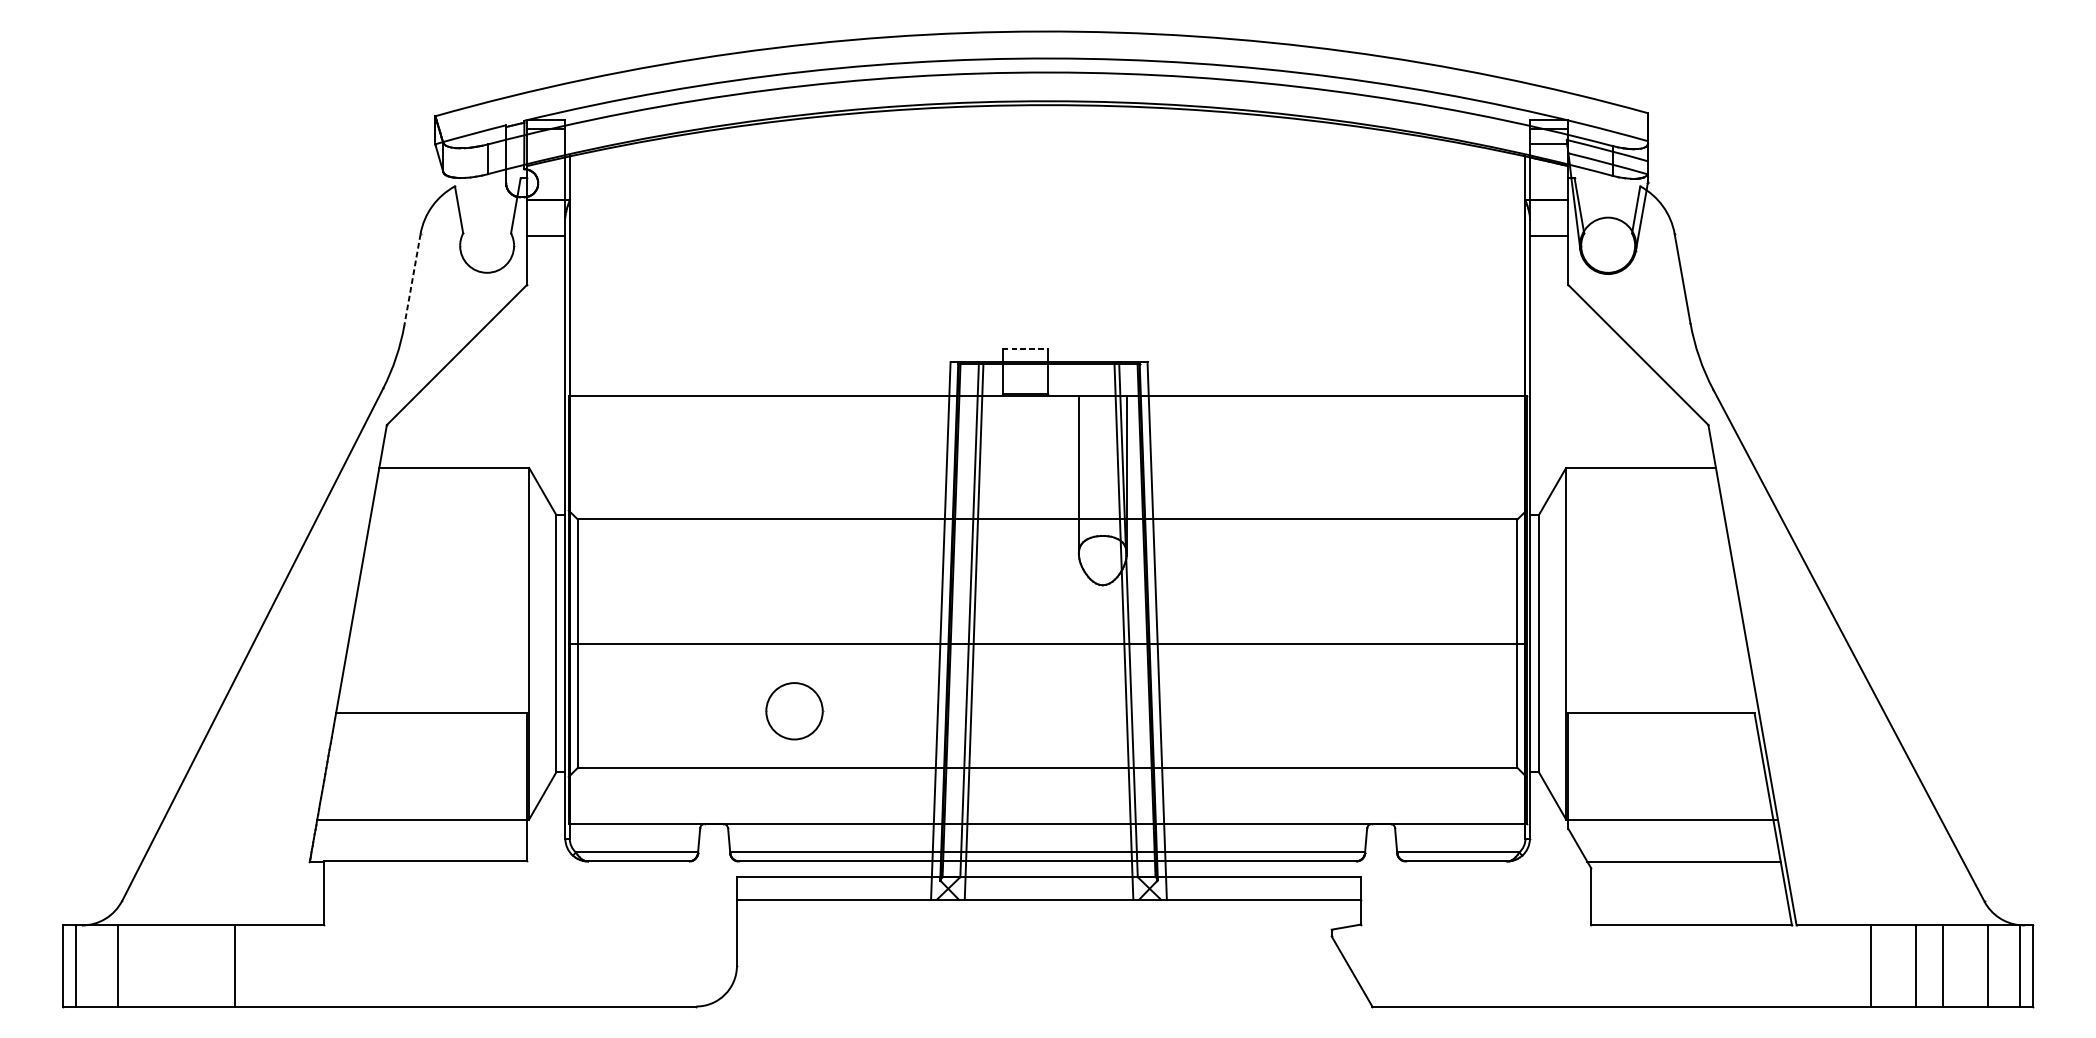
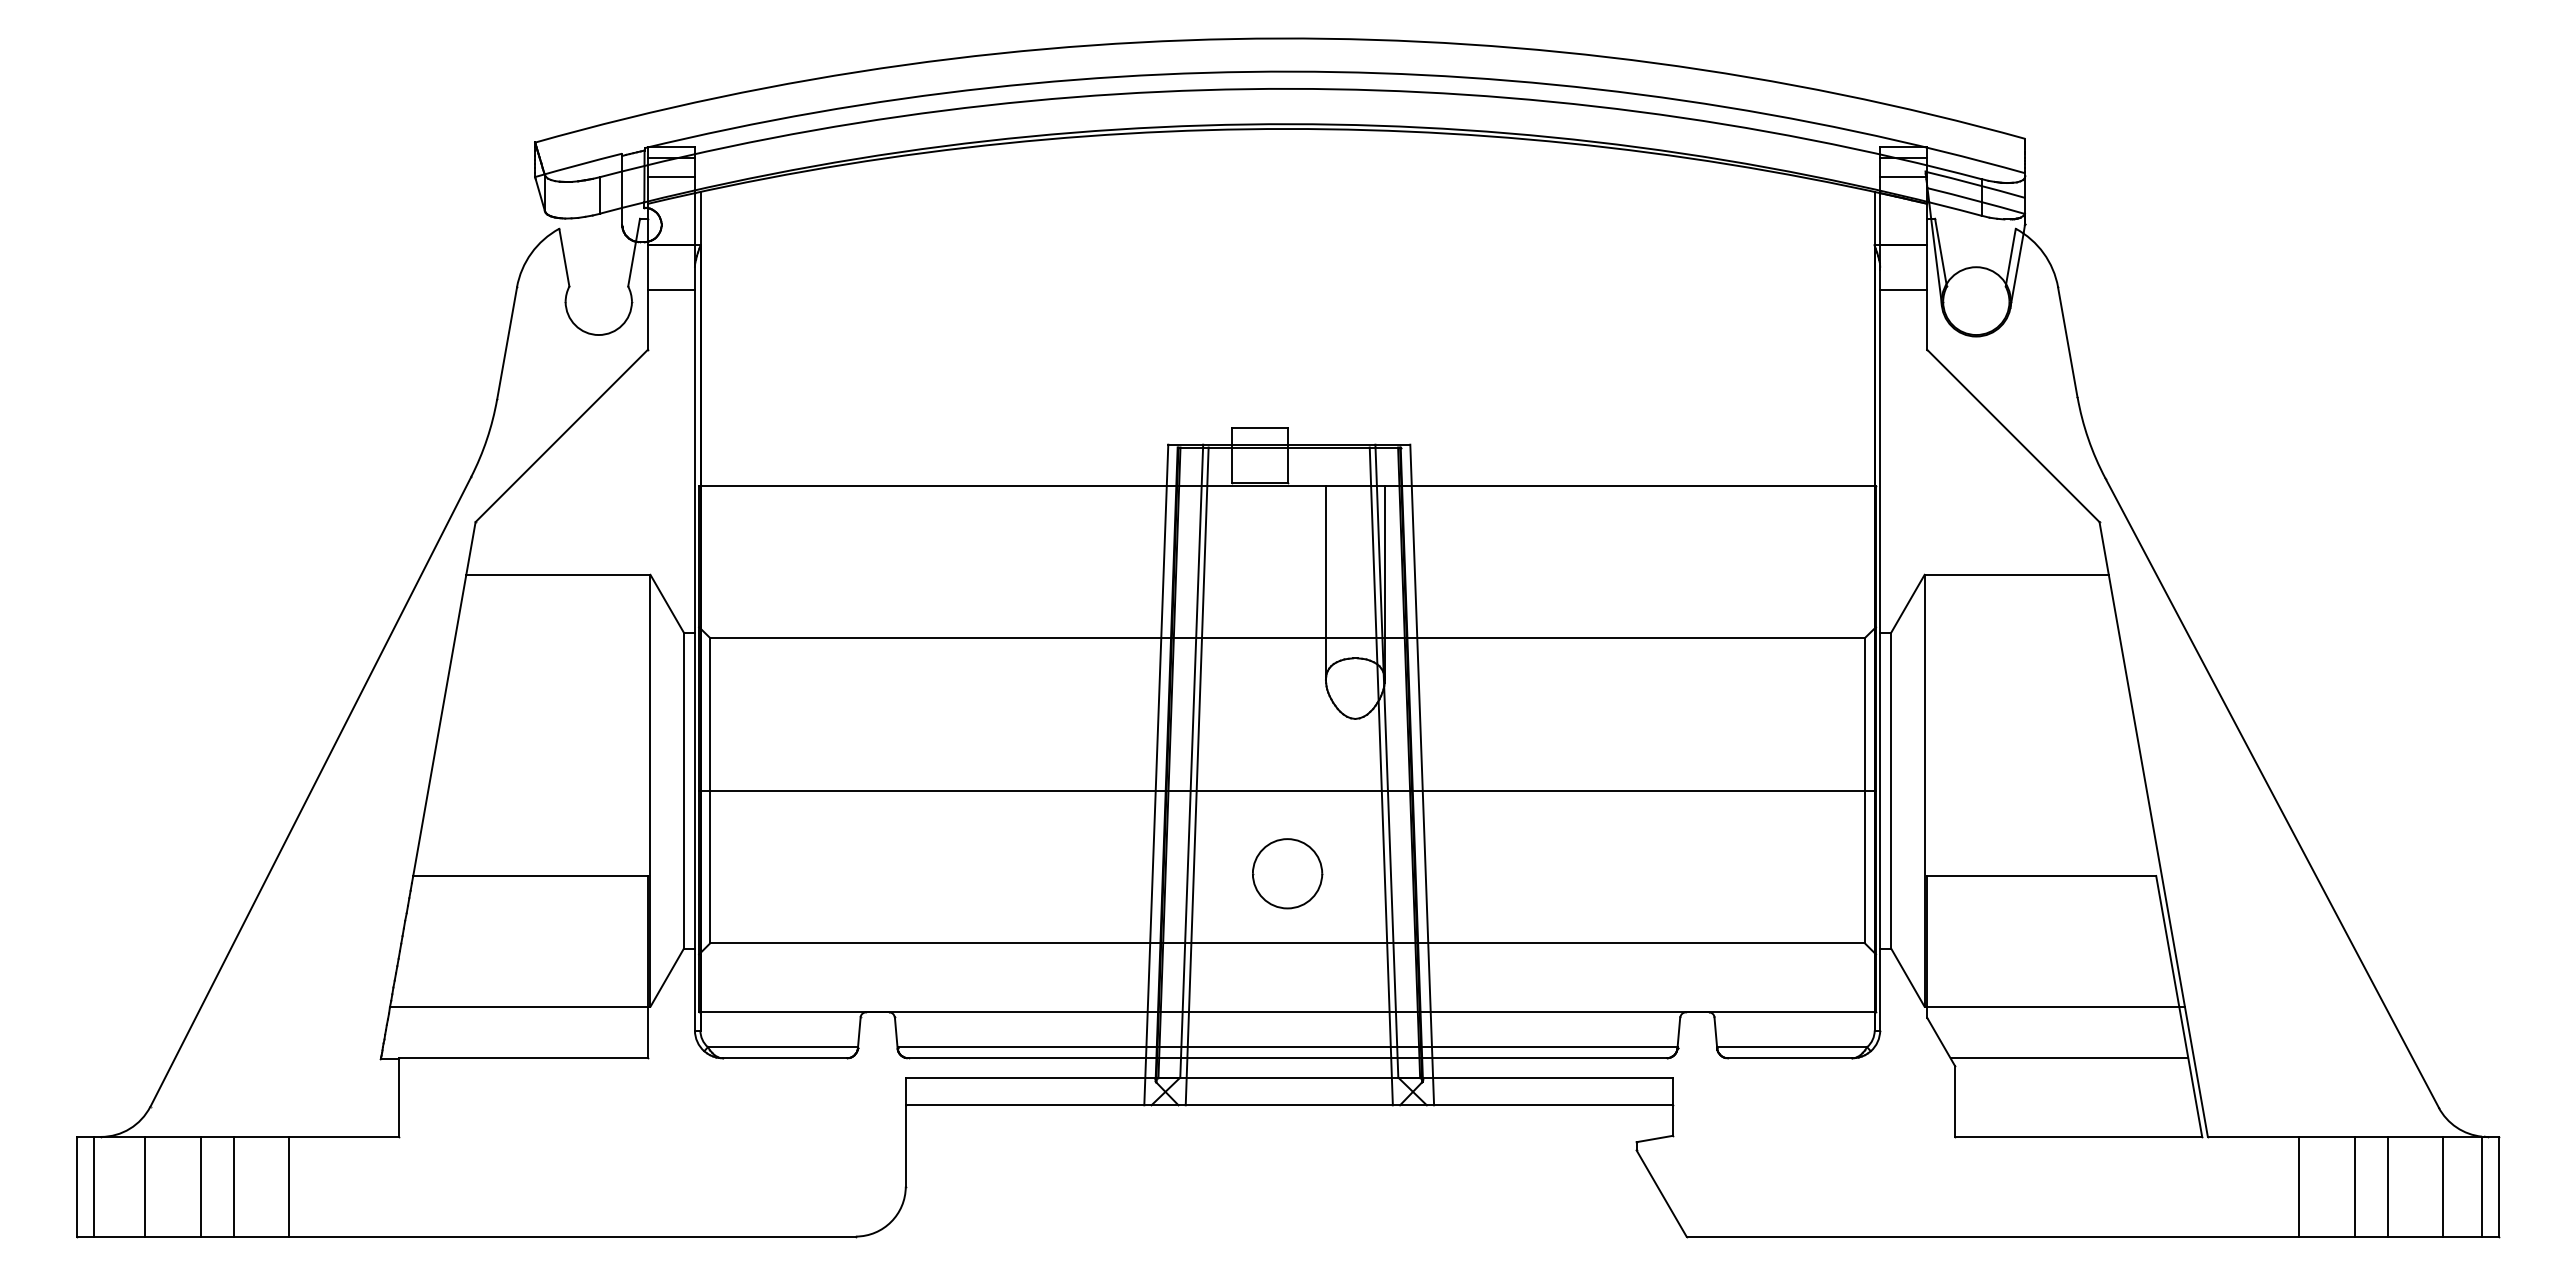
line: (545, 144) -> (670, 177), added
line: (412, 279) -> (507, 343), dashed -> solid
line: (1024, 348) -> (1259, 428), dashed -> solid
part: (794, 711) -> (1287, 873), moved
line: (162, 965) -> (200, 1186), added
line: (190, 965) -> (234, 1186), added

